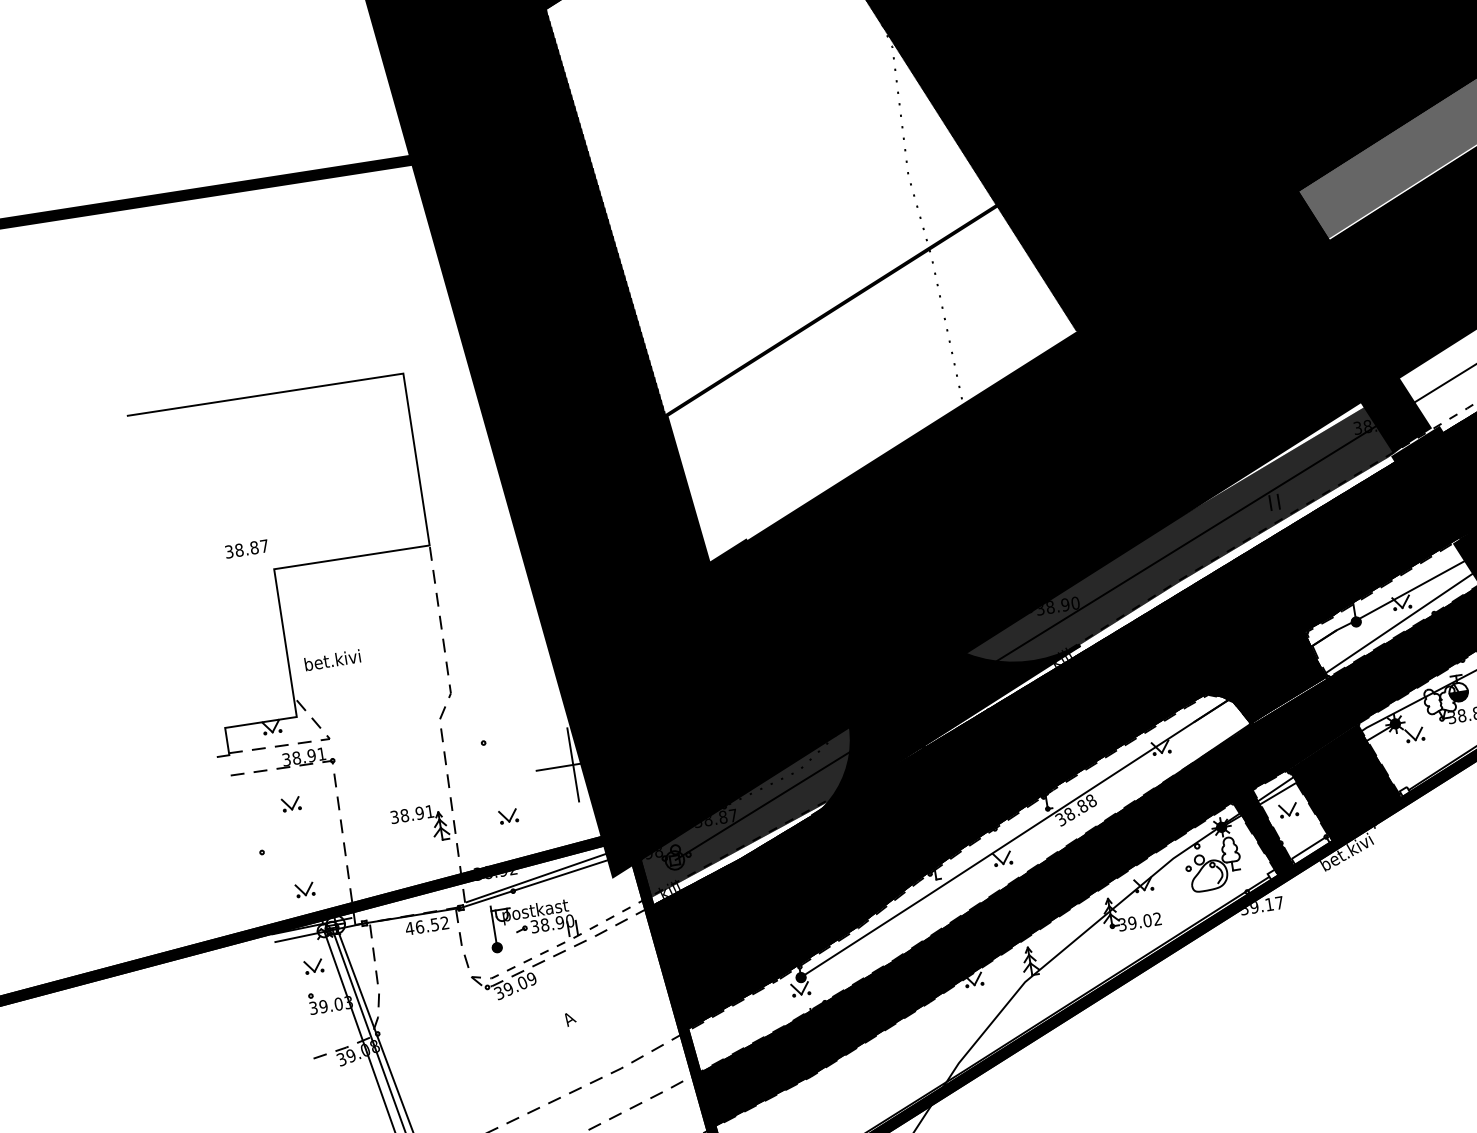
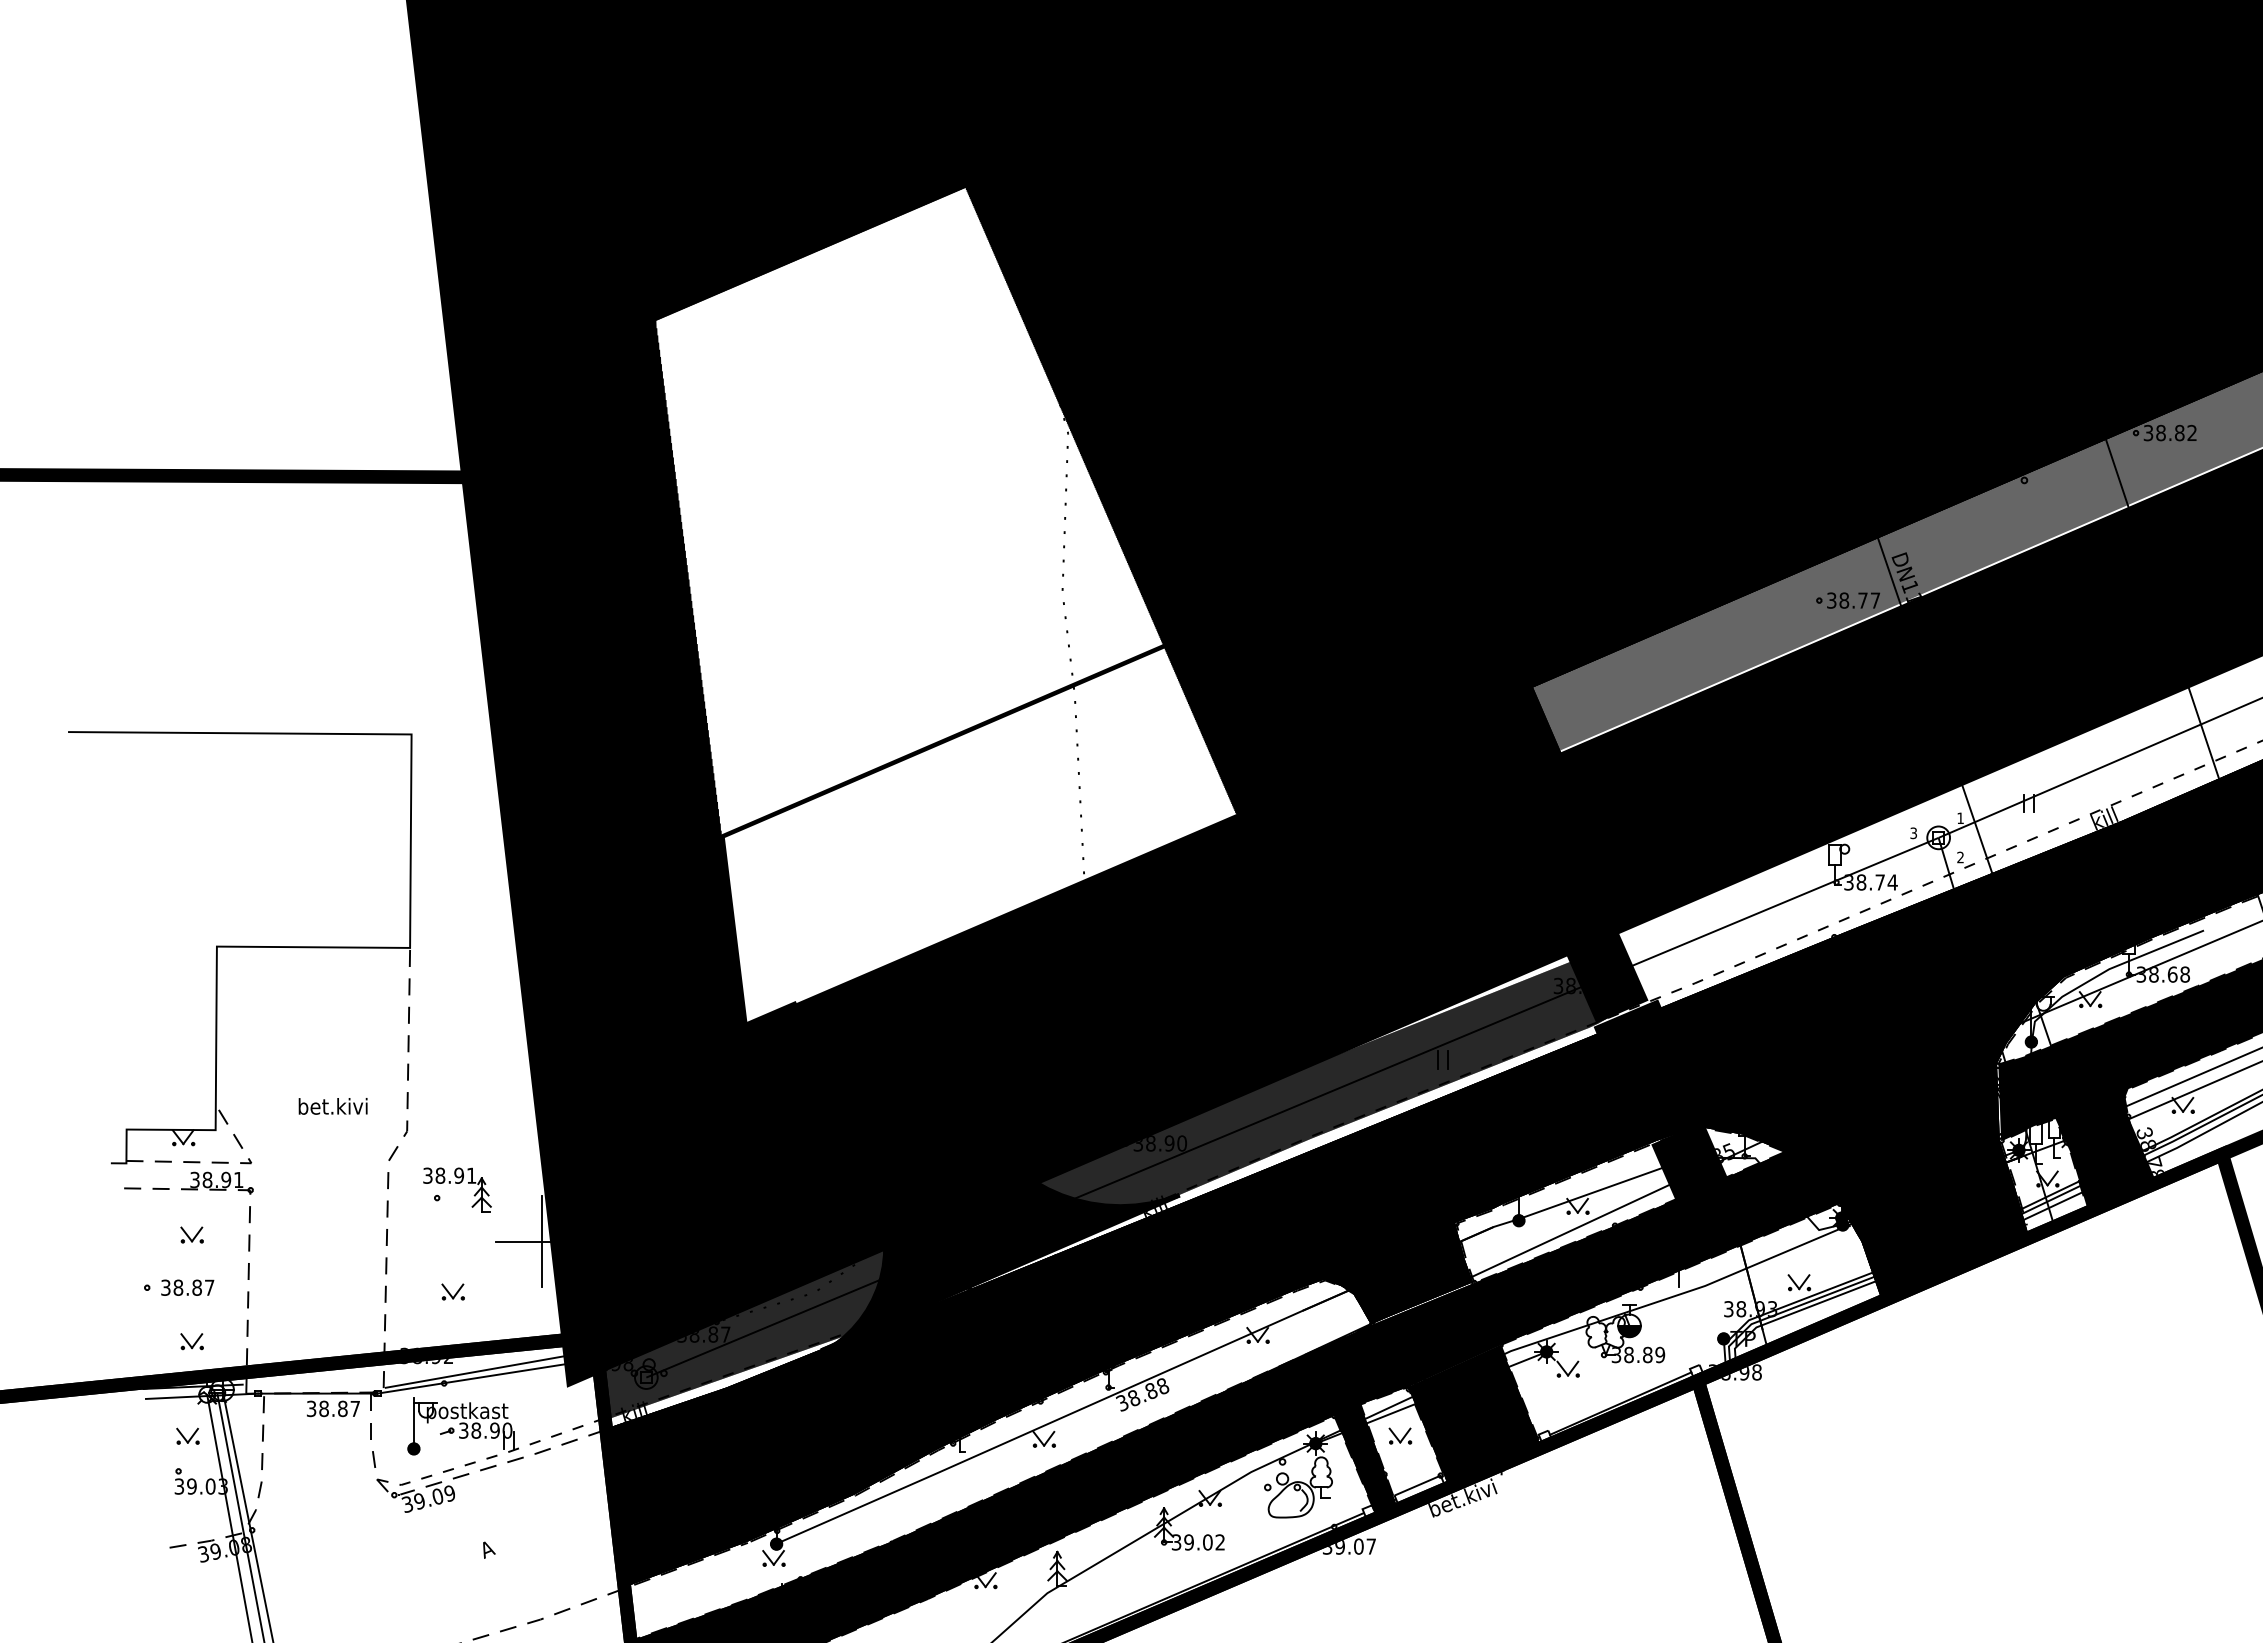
text: (246, 548) -> (187, 1287), moved
text: (332, 660) -> (332, 1106), moved
part: (420, 824) -> (457, 1189), moved
text: (1269, 904) -> (1358, 1546), 39.17 -> 39.07
text: (426, 925) -> (332, 1408), 46.52 -> 38.87

